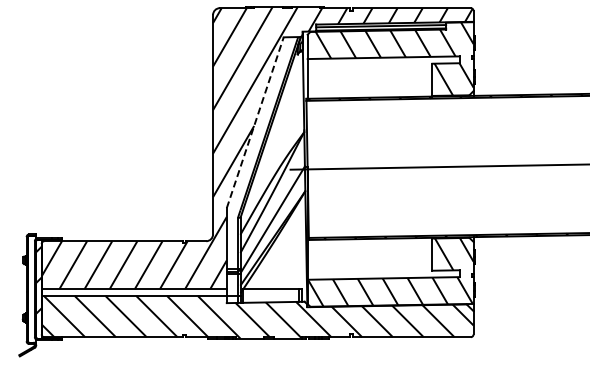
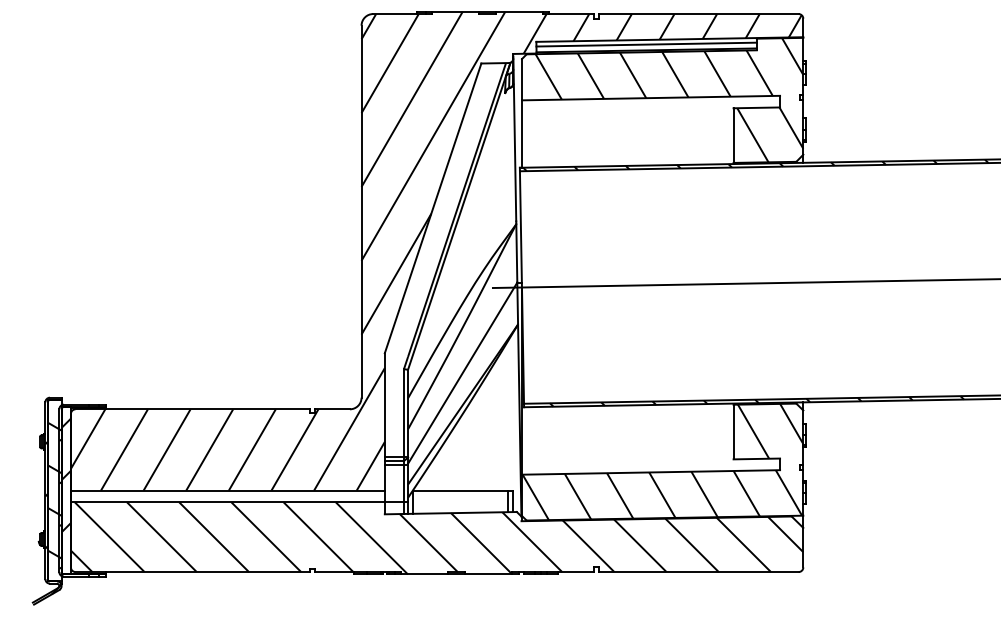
line: (255, 122) -> (433, 207), dashed -> solid
hatch: (32, 289) -> (55, 491), added

